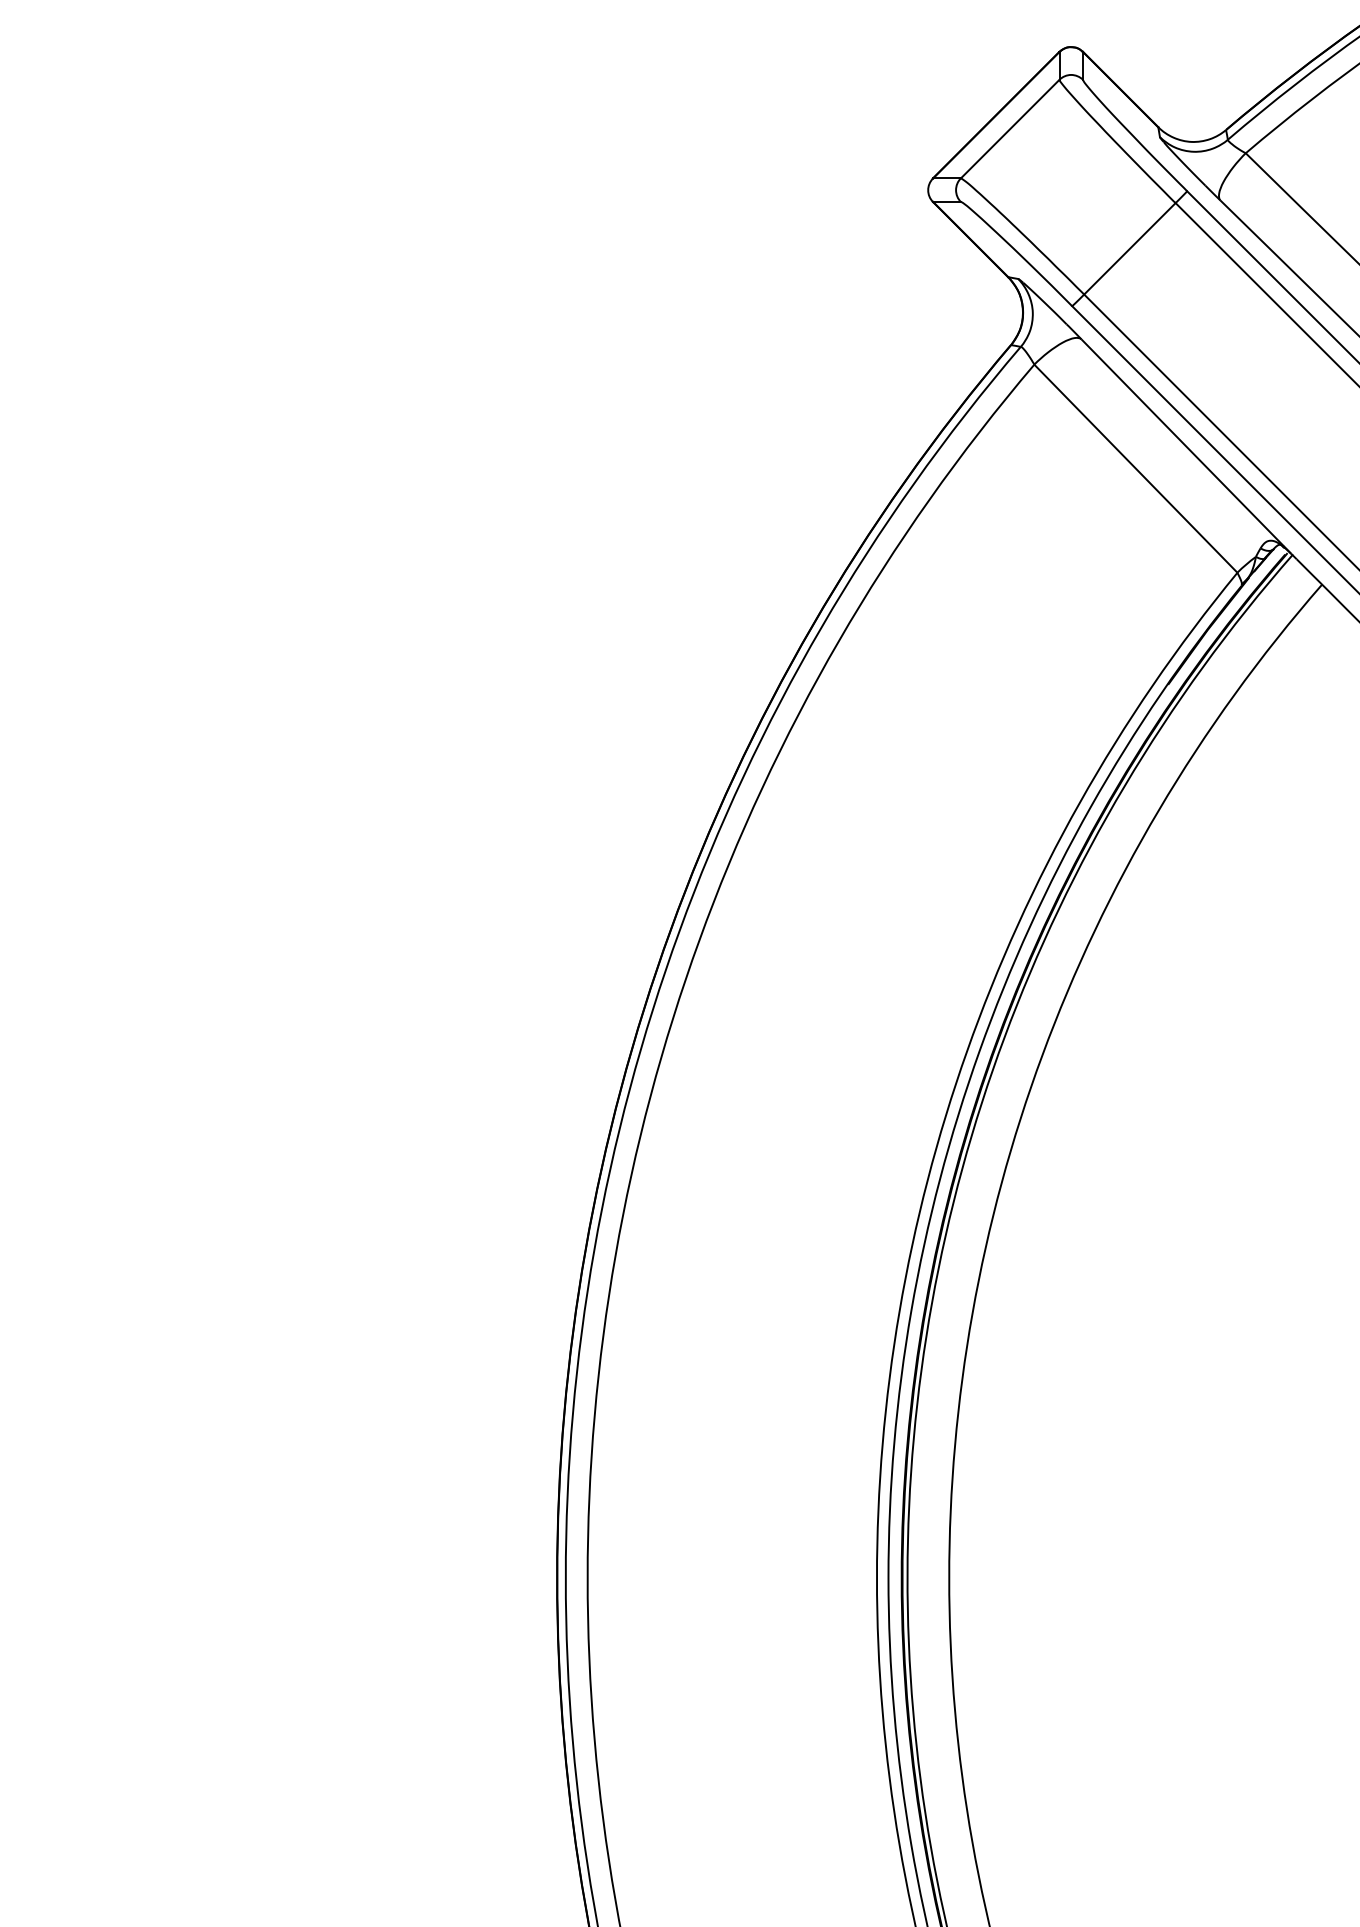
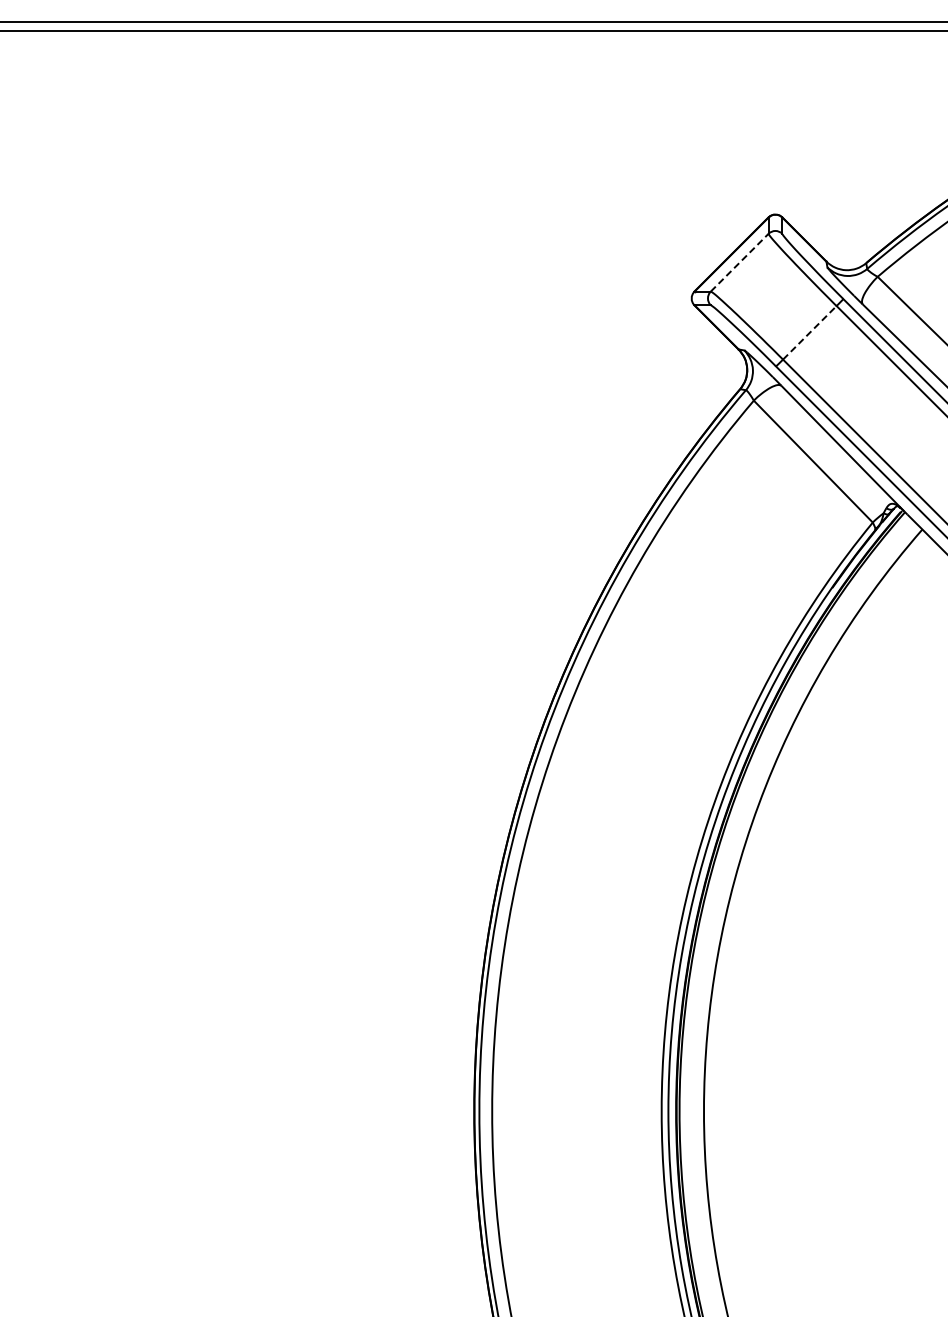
line: (1009, 128) -> (739, 262), solid -> dashed
line: (1129, 248) -> (809, 332), solid -> dashed

